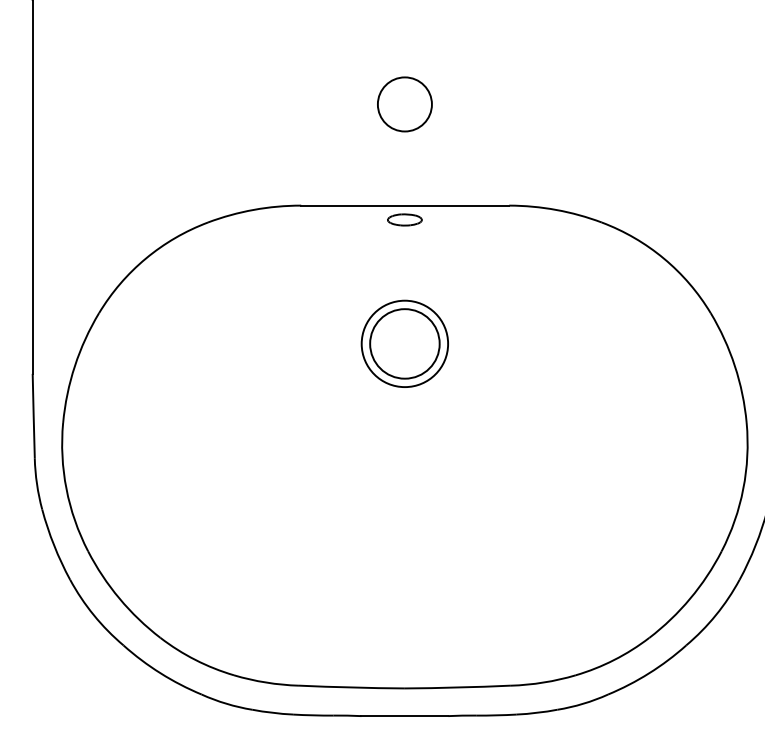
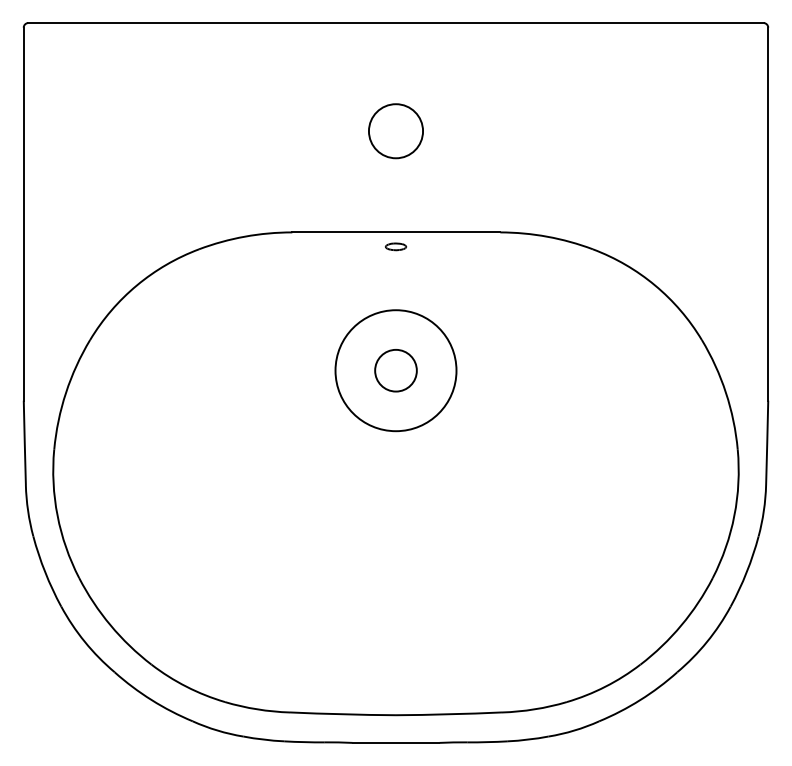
part: (404, 219) -> (395, 246), size x0.6
circle: (404, 343) -> (395, 370), size x0.6
circle: (404, 343) -> (395, 370), size x1.4

